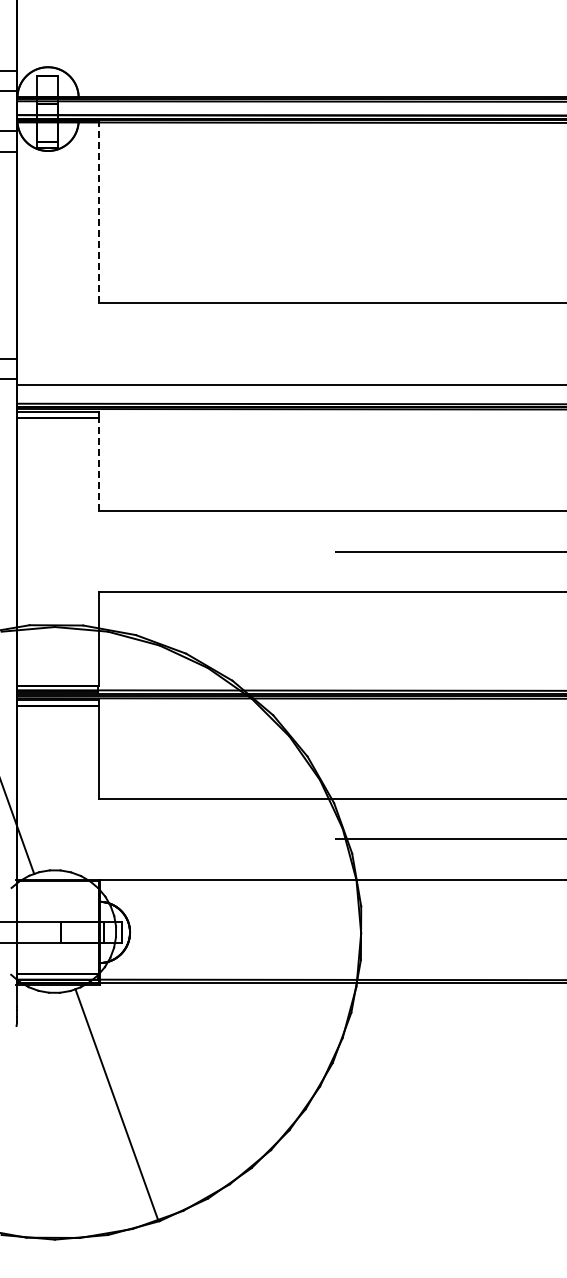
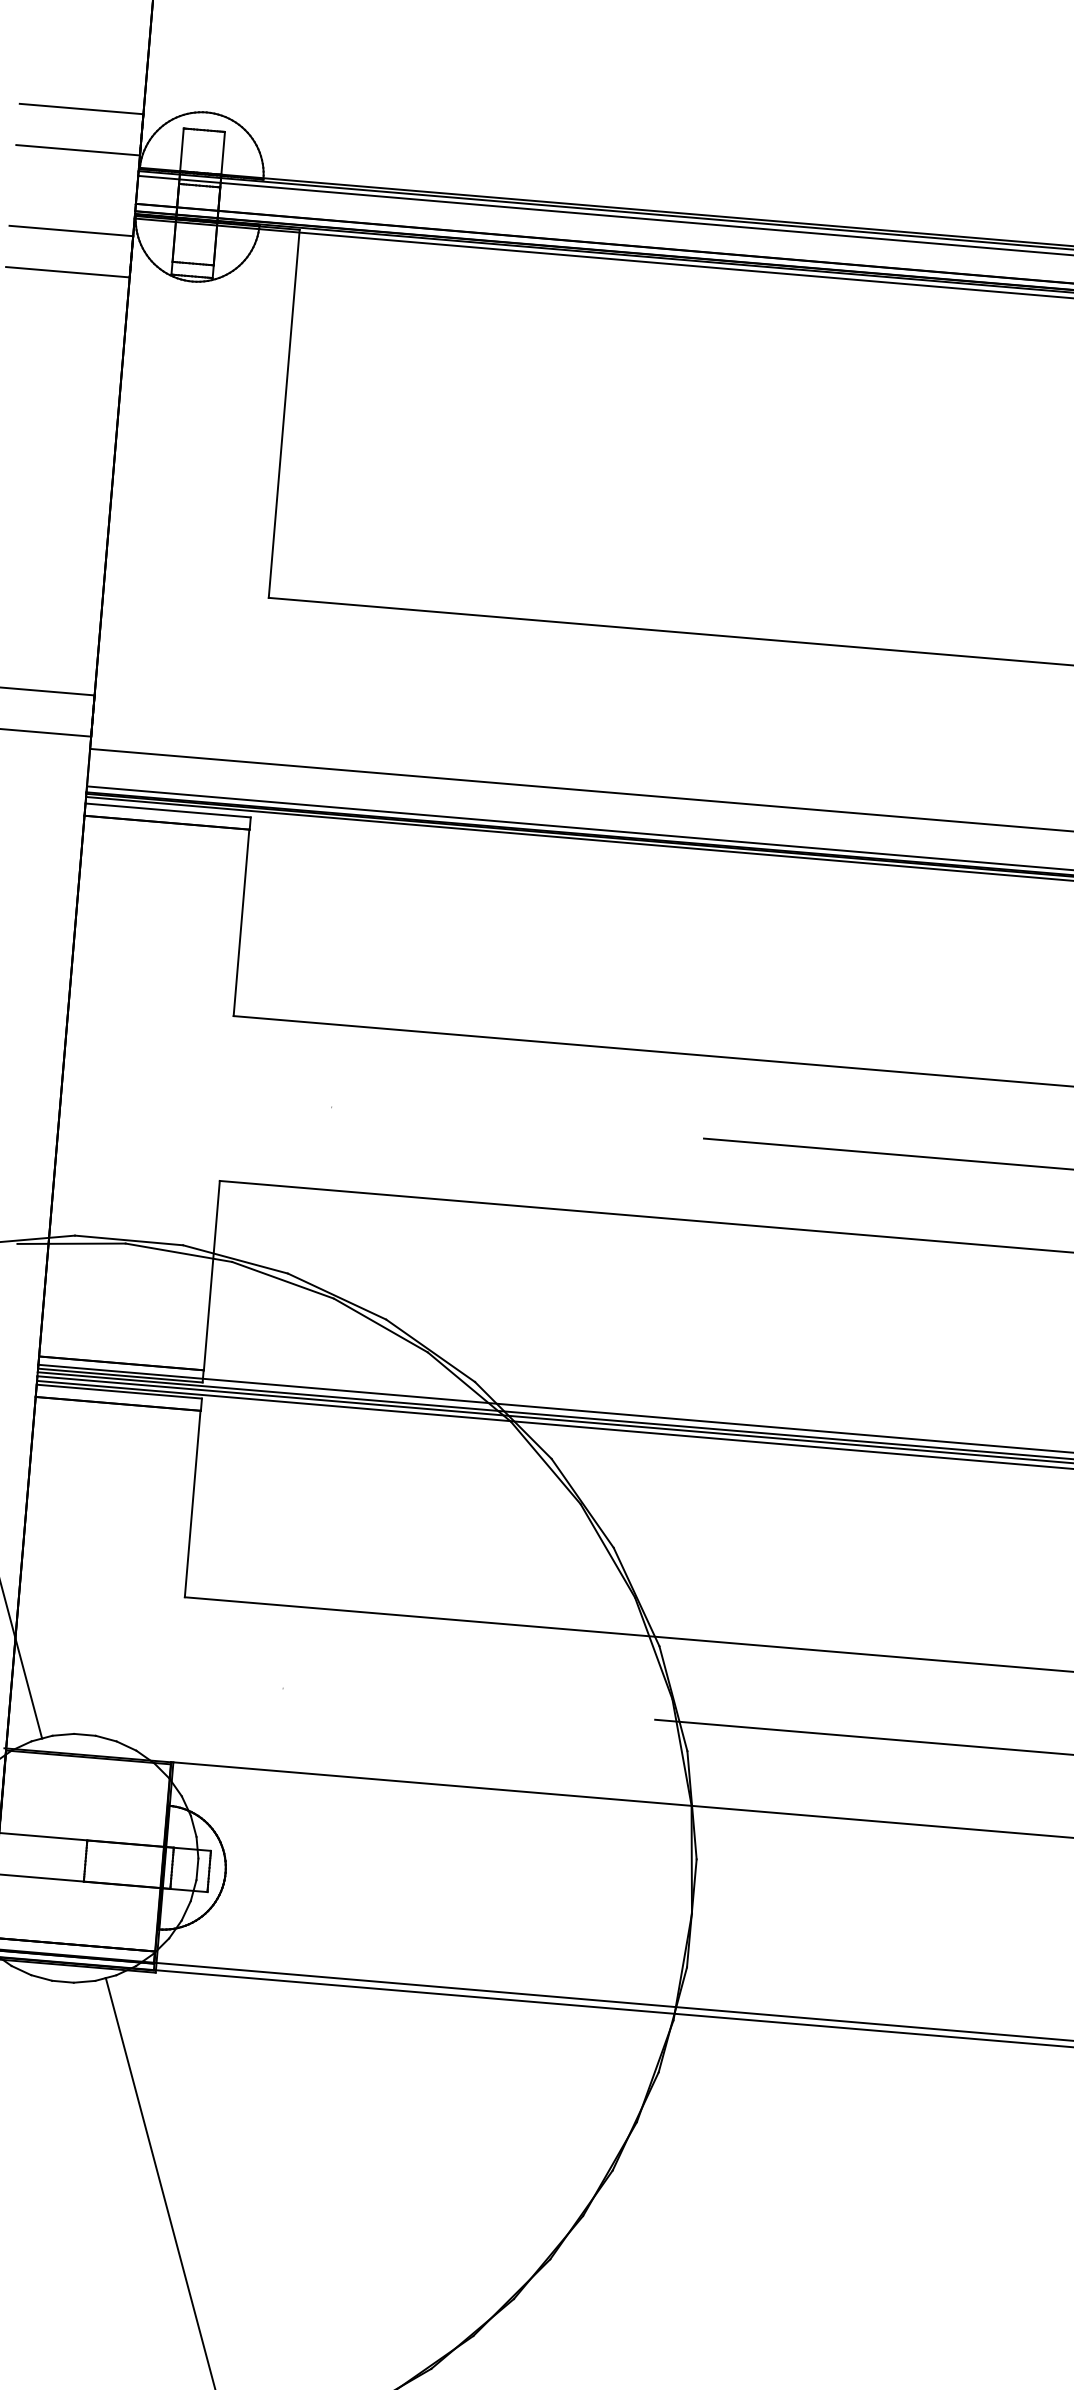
line: (98, 211) -> (284, 412), dashed -> solid
line: (98, 463) -> (241, 920), dashed -> solid

